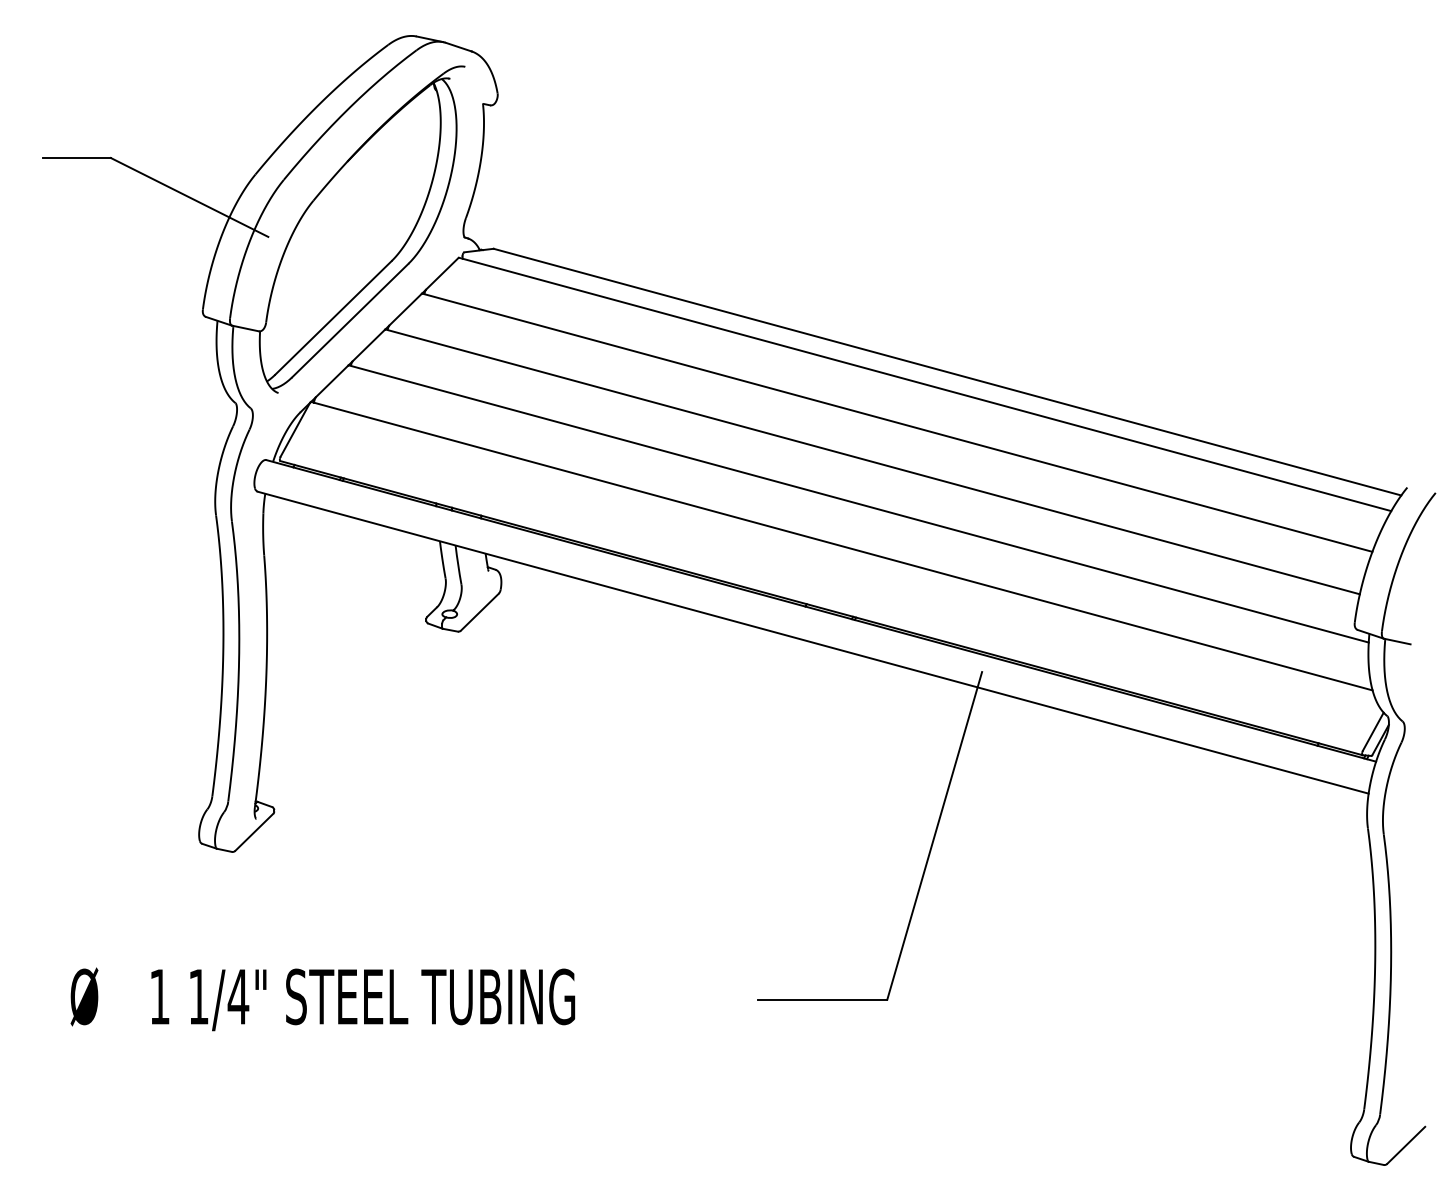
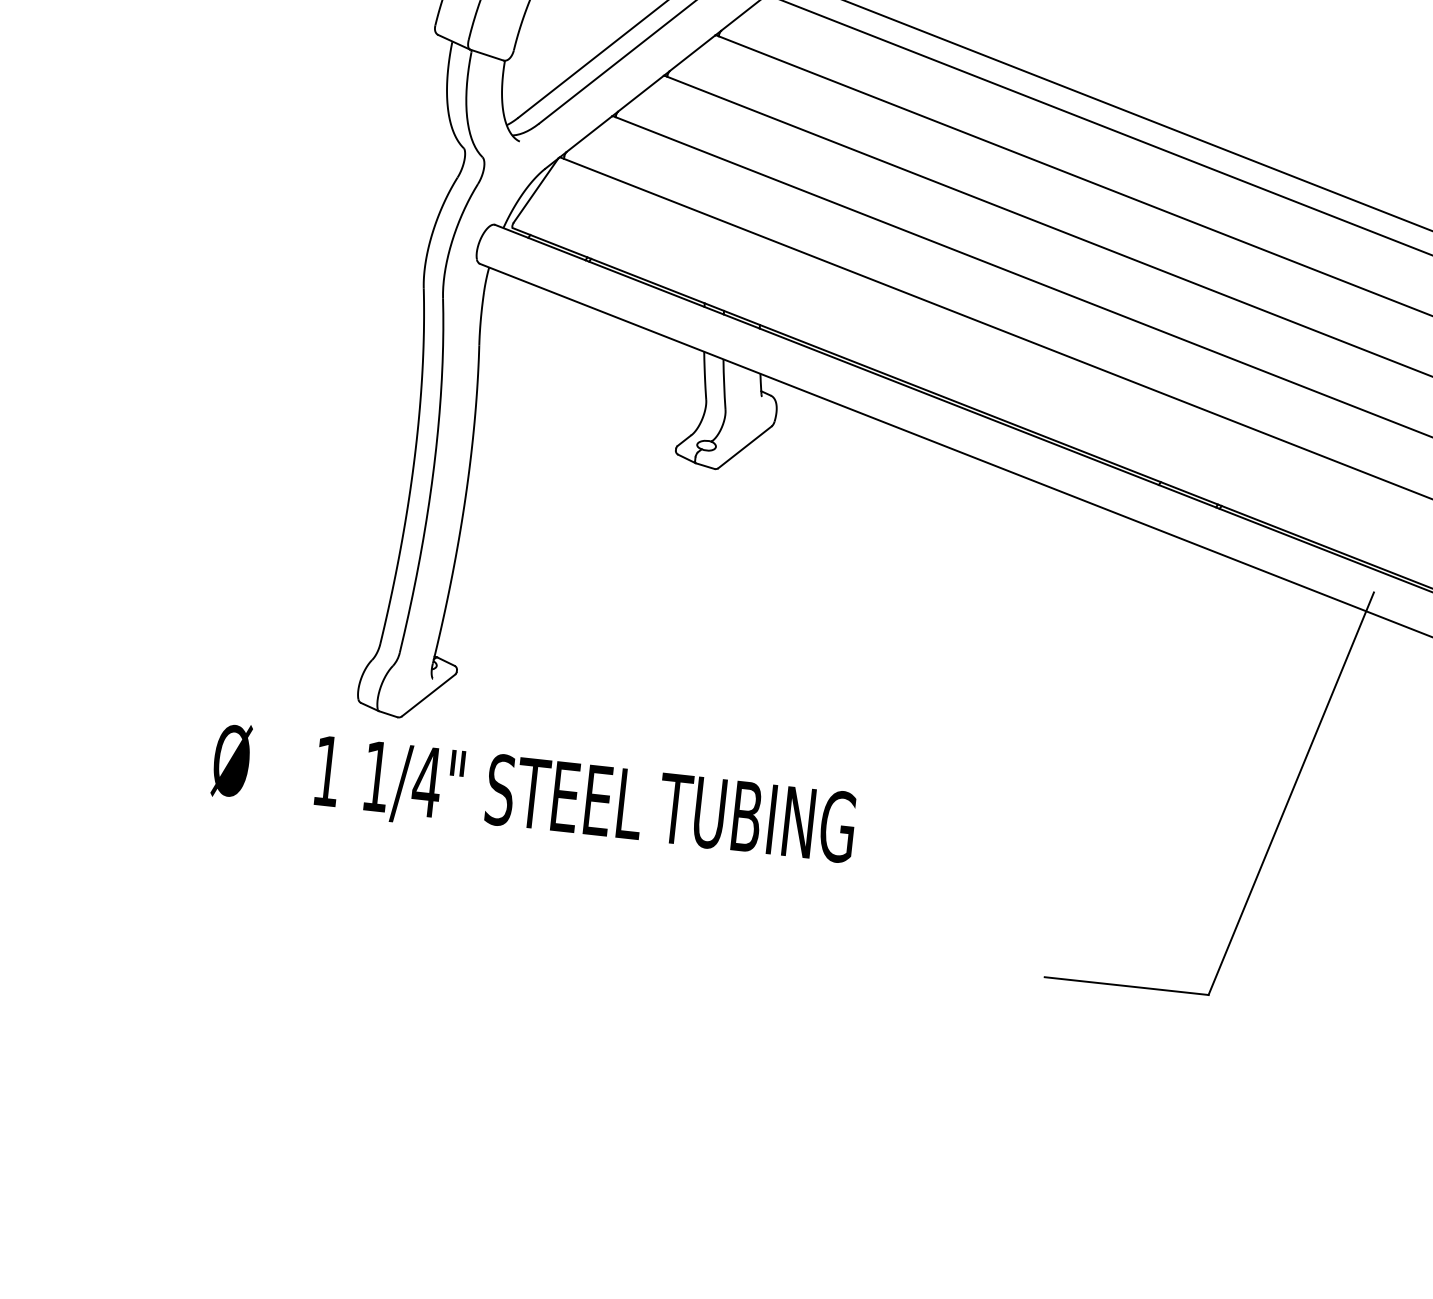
text: (322, 999) -> (533, 796), moved

